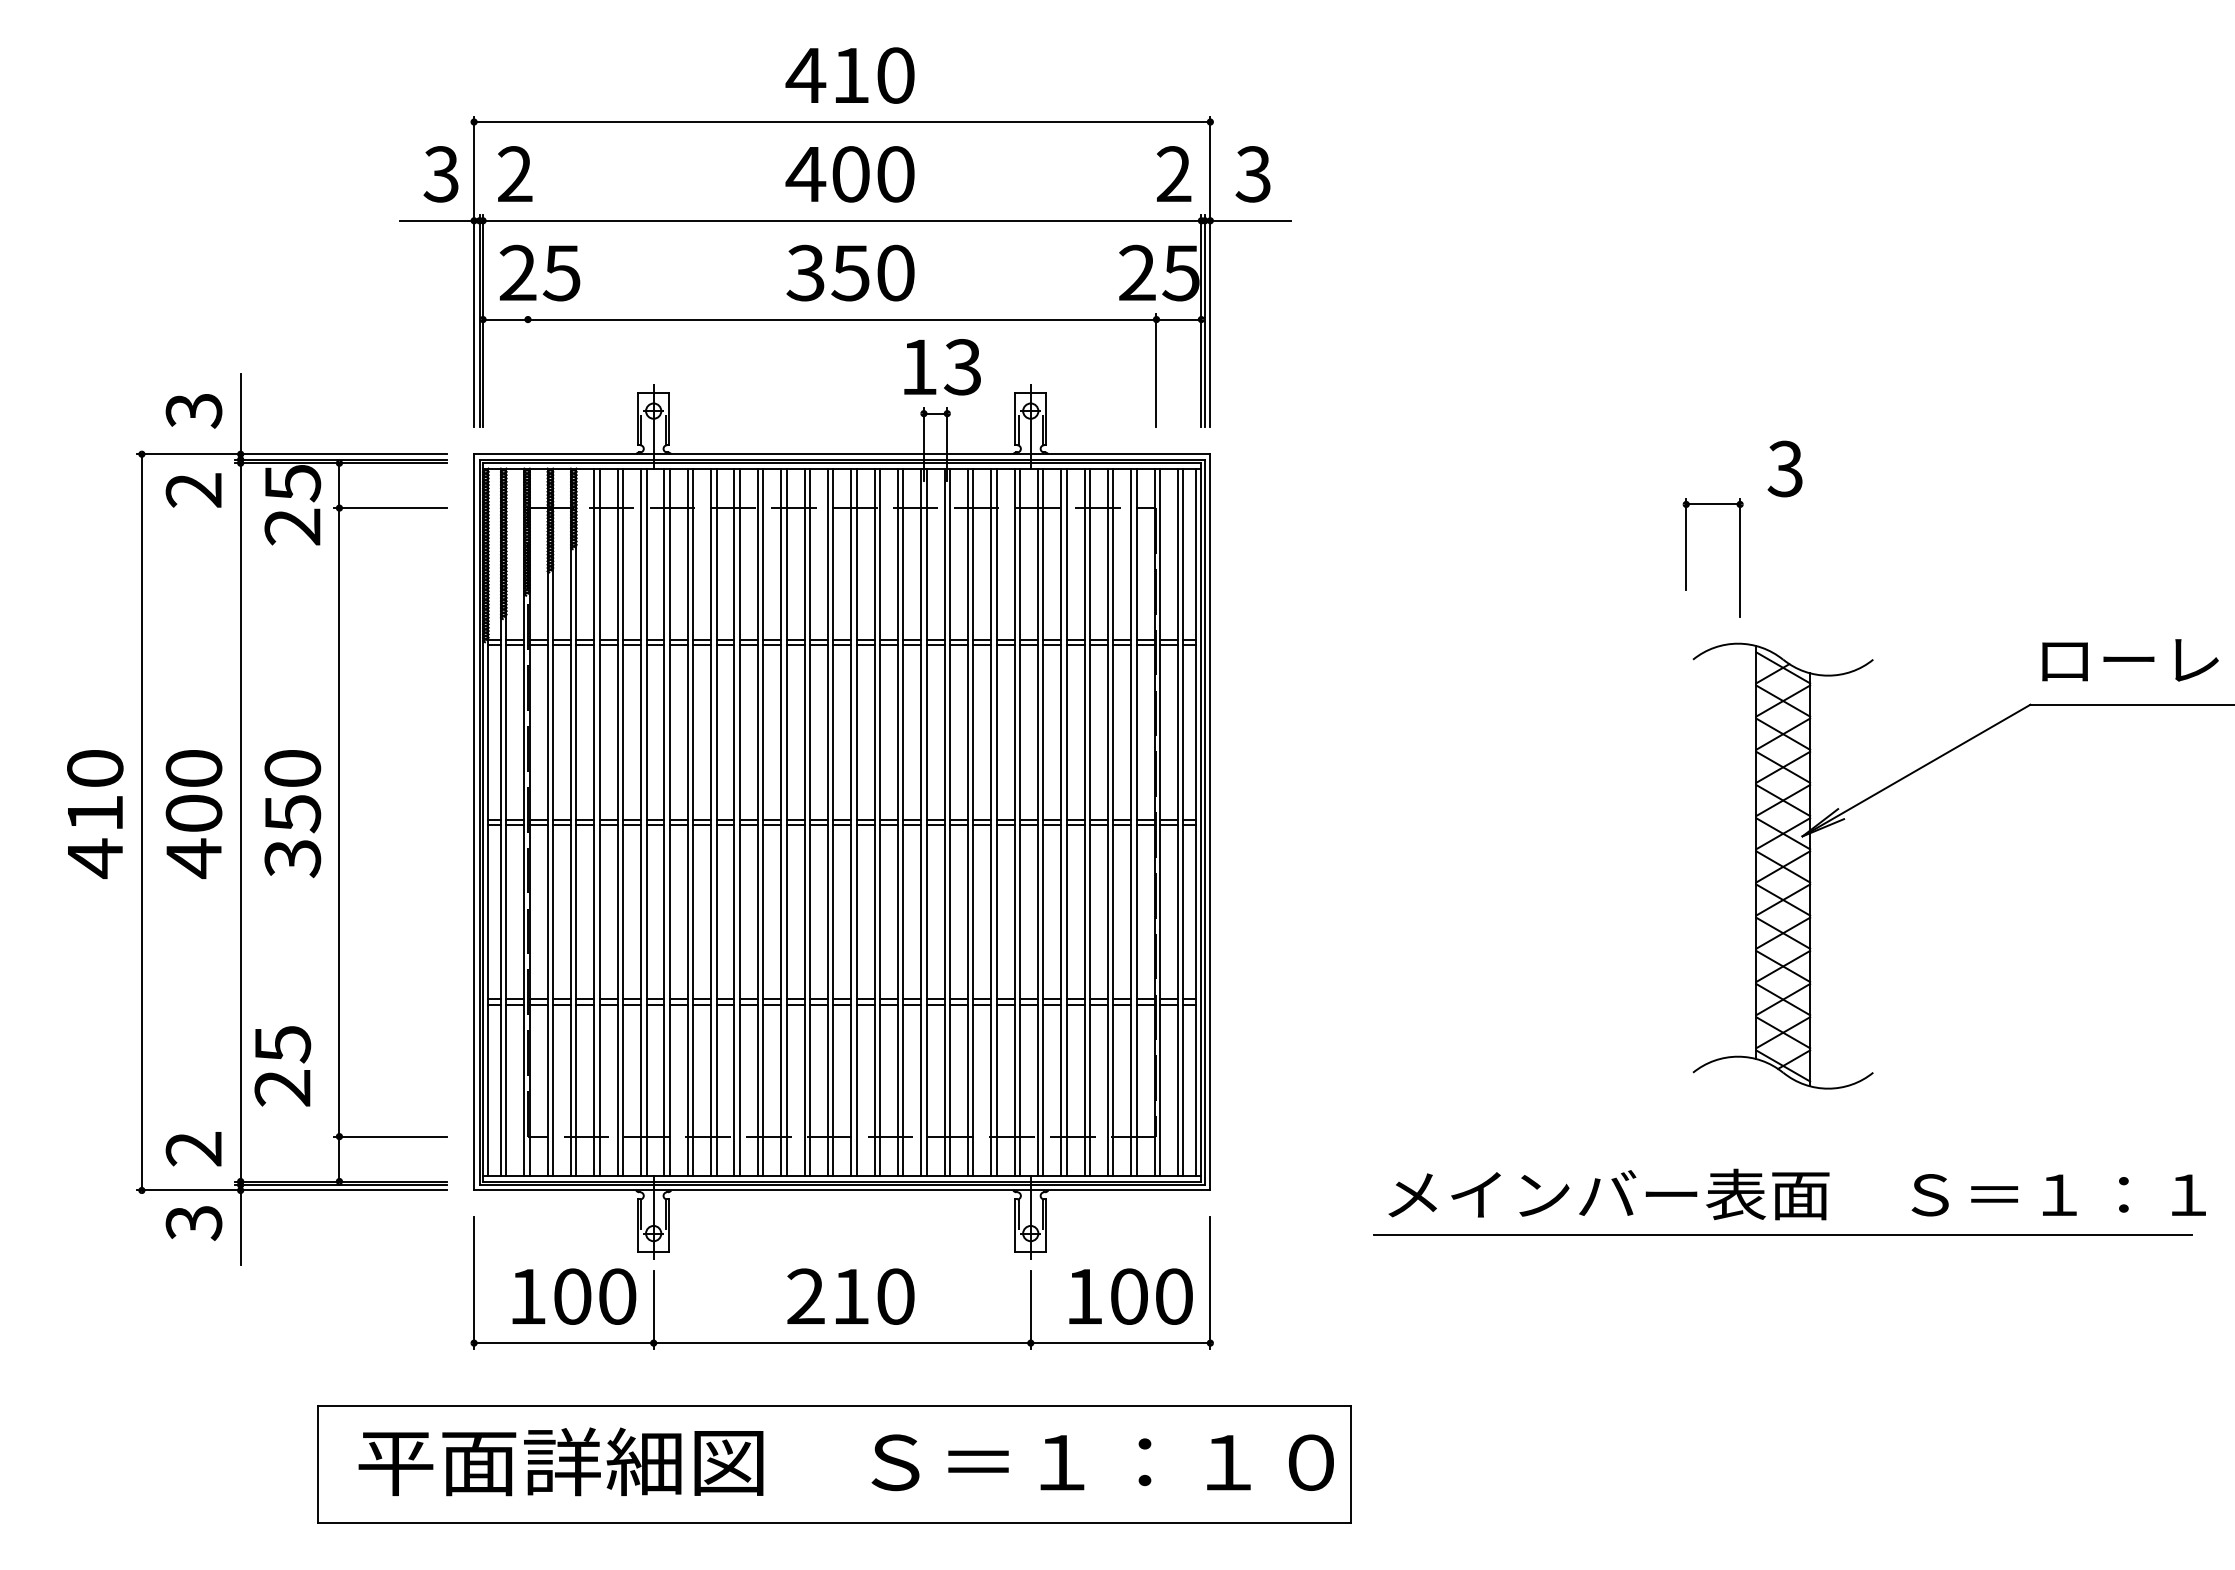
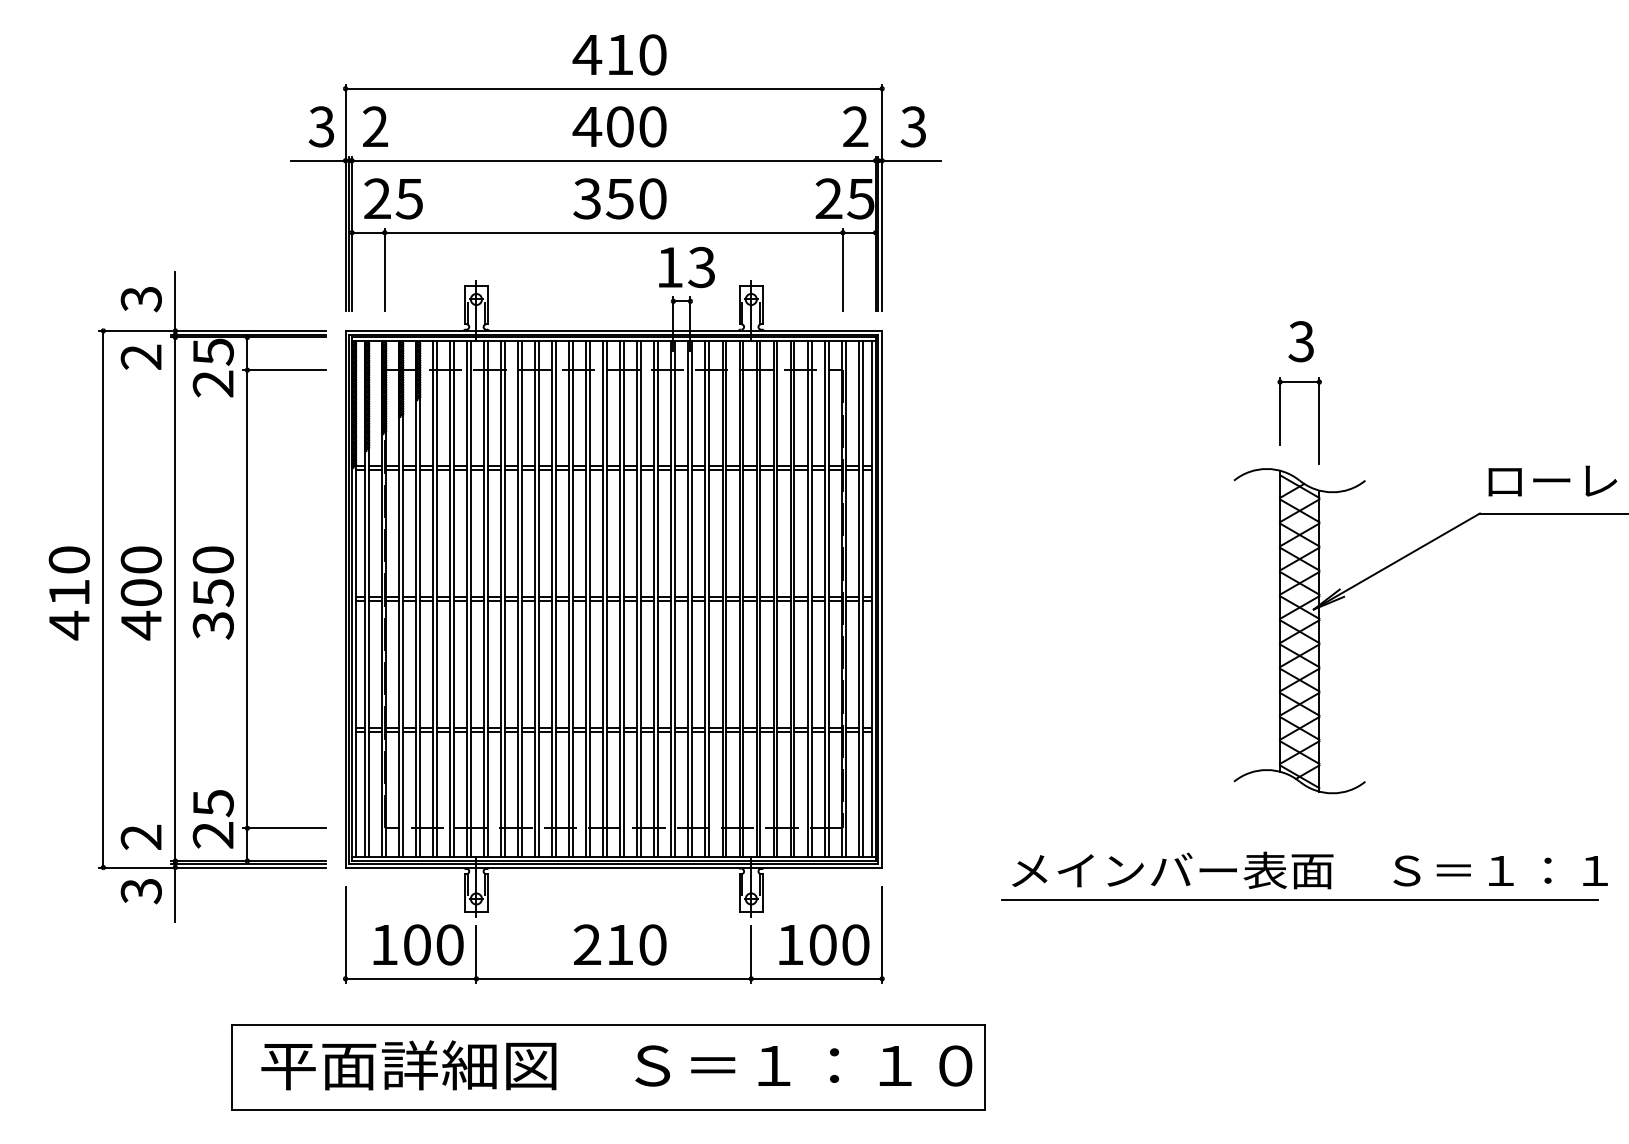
line: (527, 370) -> (384, 269), added
part: (1686, 557) -> (1280, 420), moved
text: (282, 1066) -> (213, 819), moved

